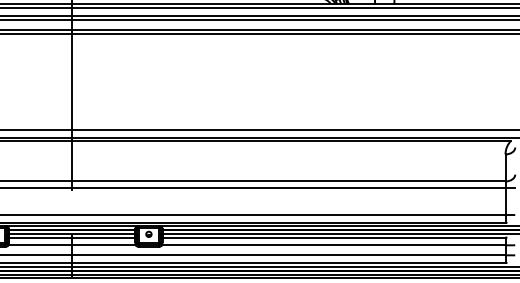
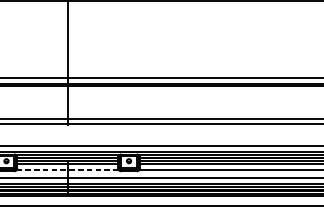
line: (72, 245) -> (68, 170), solid -> dashed

